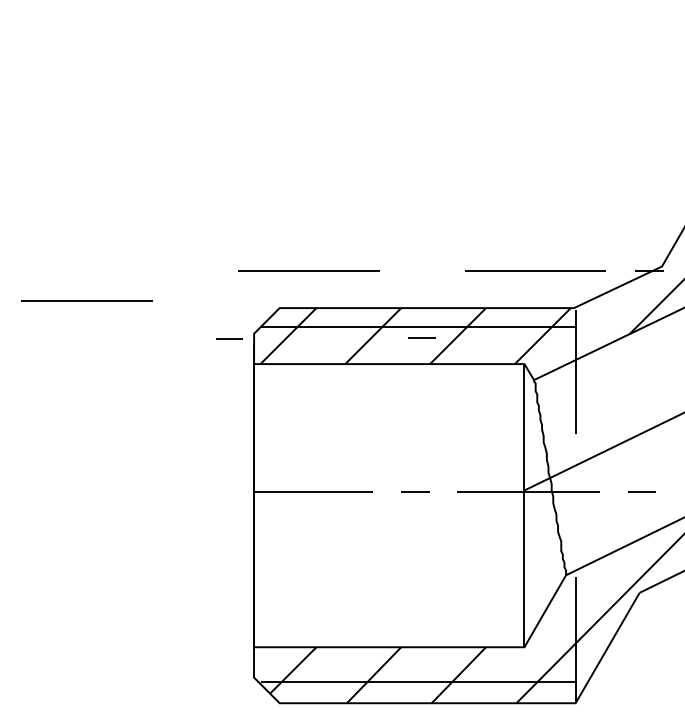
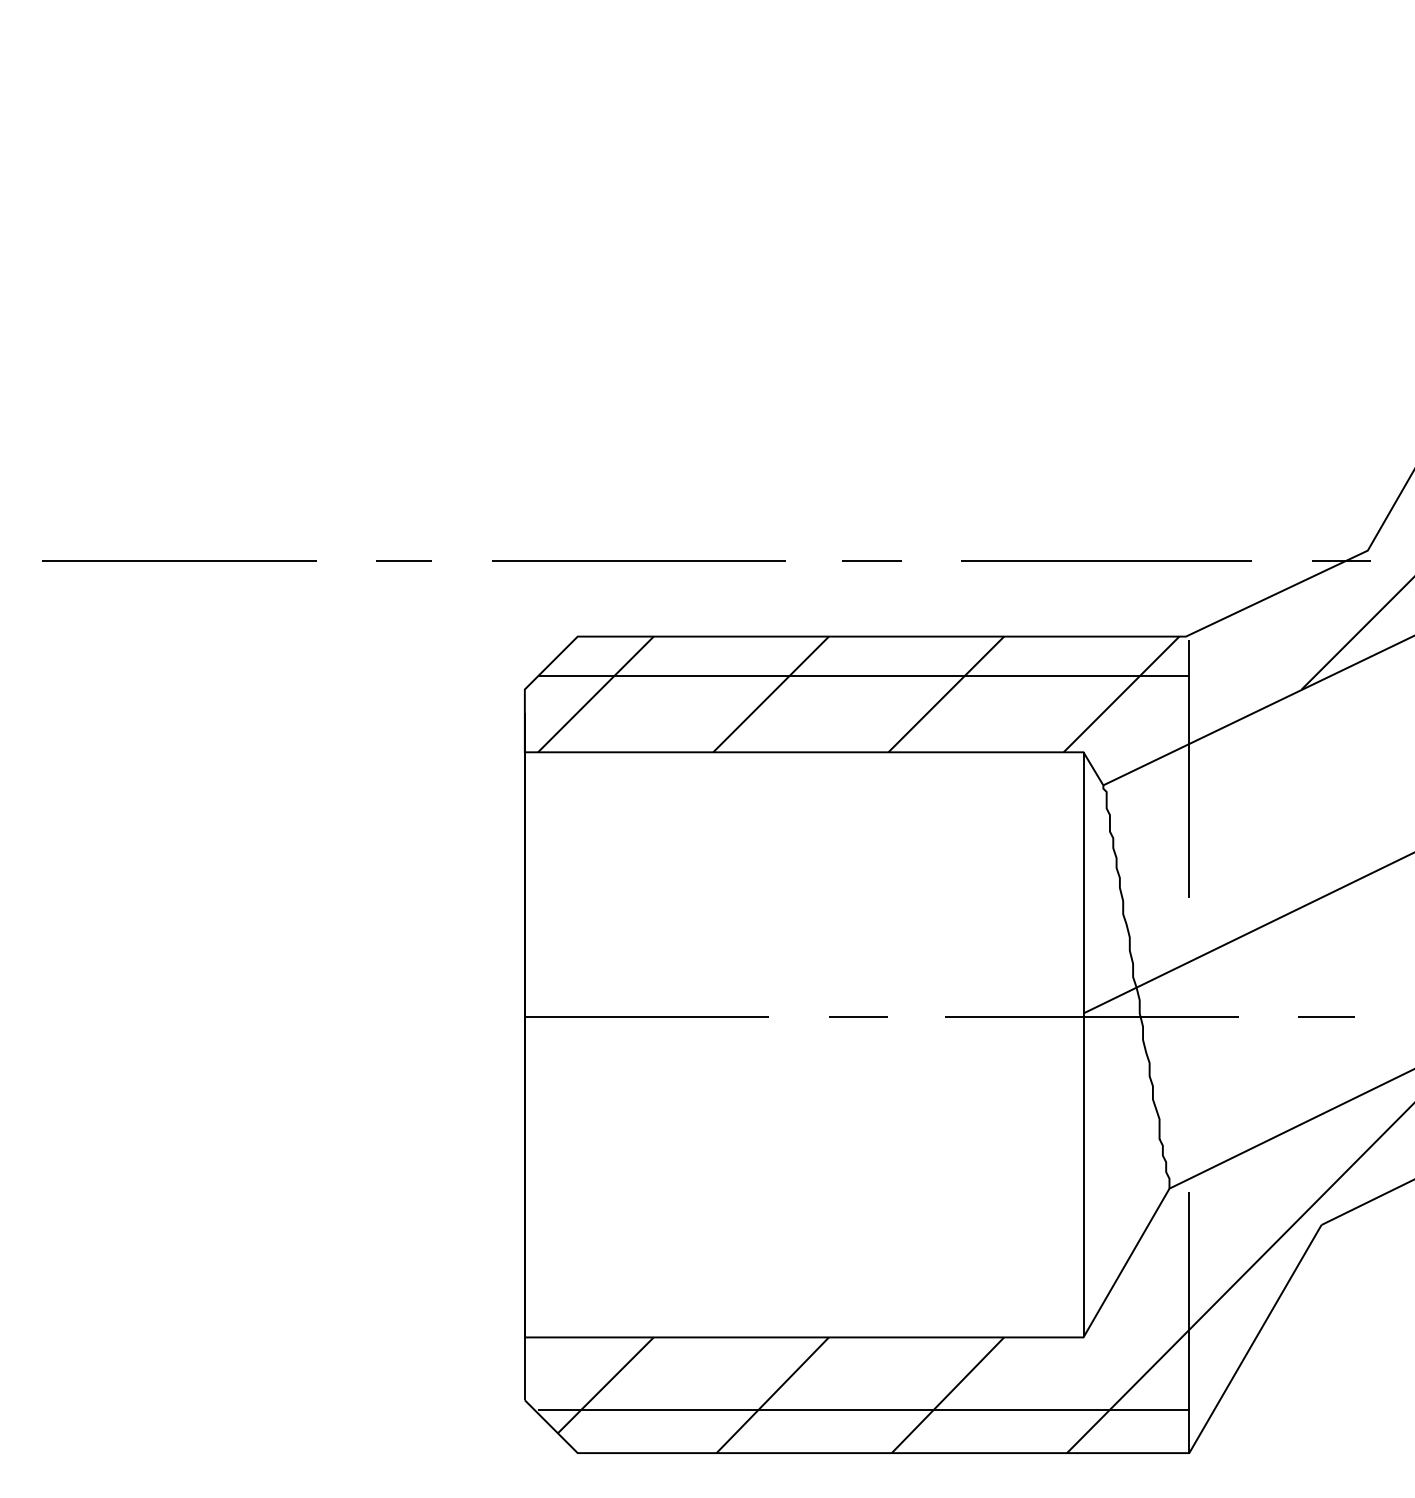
line: (86, 300) -> (178, 558), moved
line: (421, 337) -> (870, 558), moved
line: (229, 338) -> (403, 558), moved

